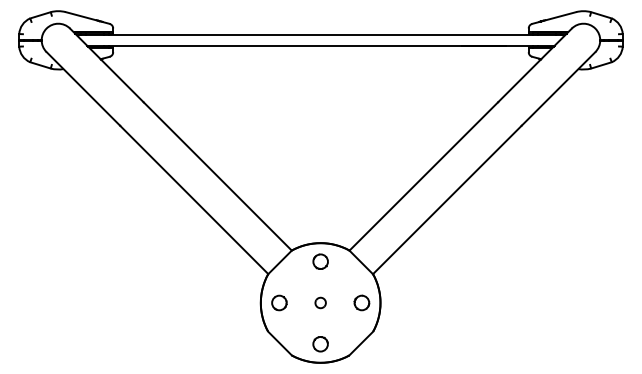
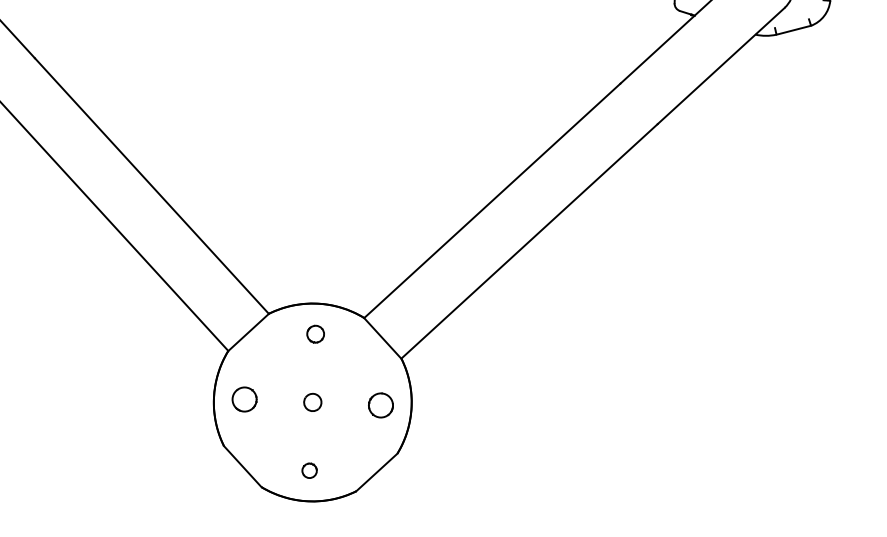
circle: (320, 261) -> (315, 333), size x0.7
circle: (320, 344) -> (309, 471), size x0.6

